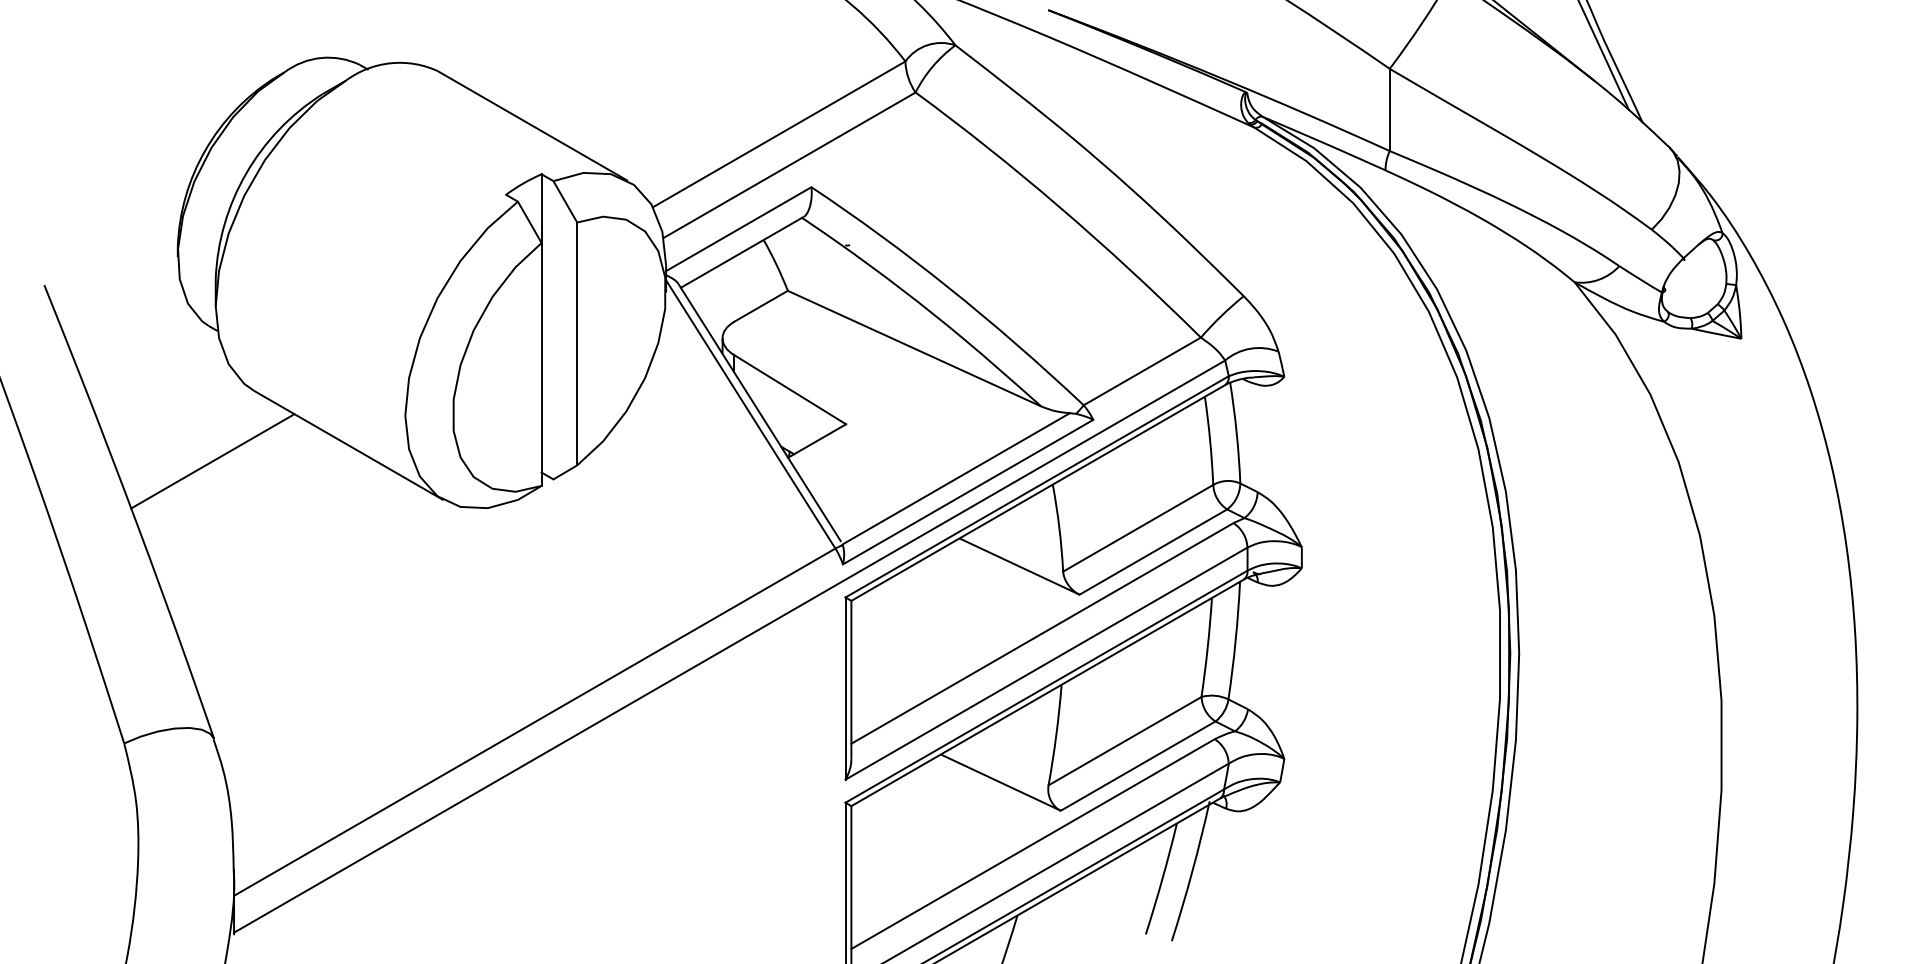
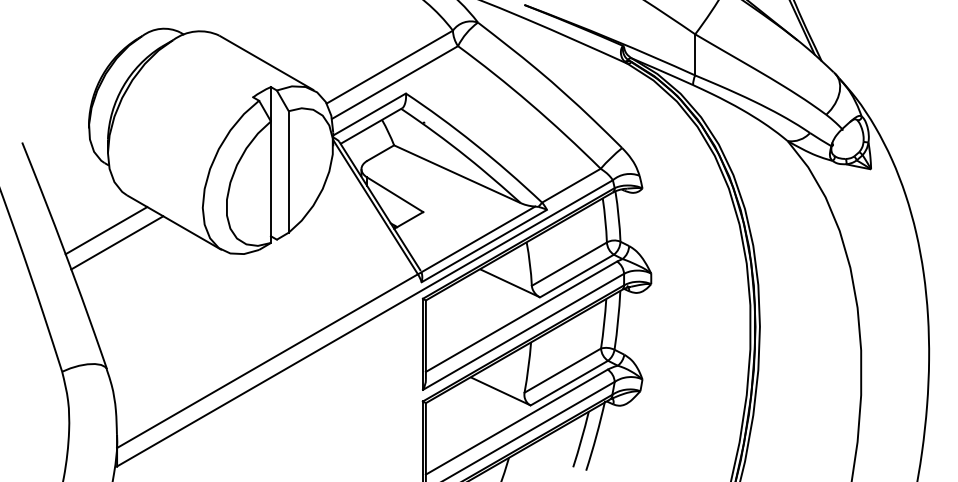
line: (234, 484) -> (117, 242), added

